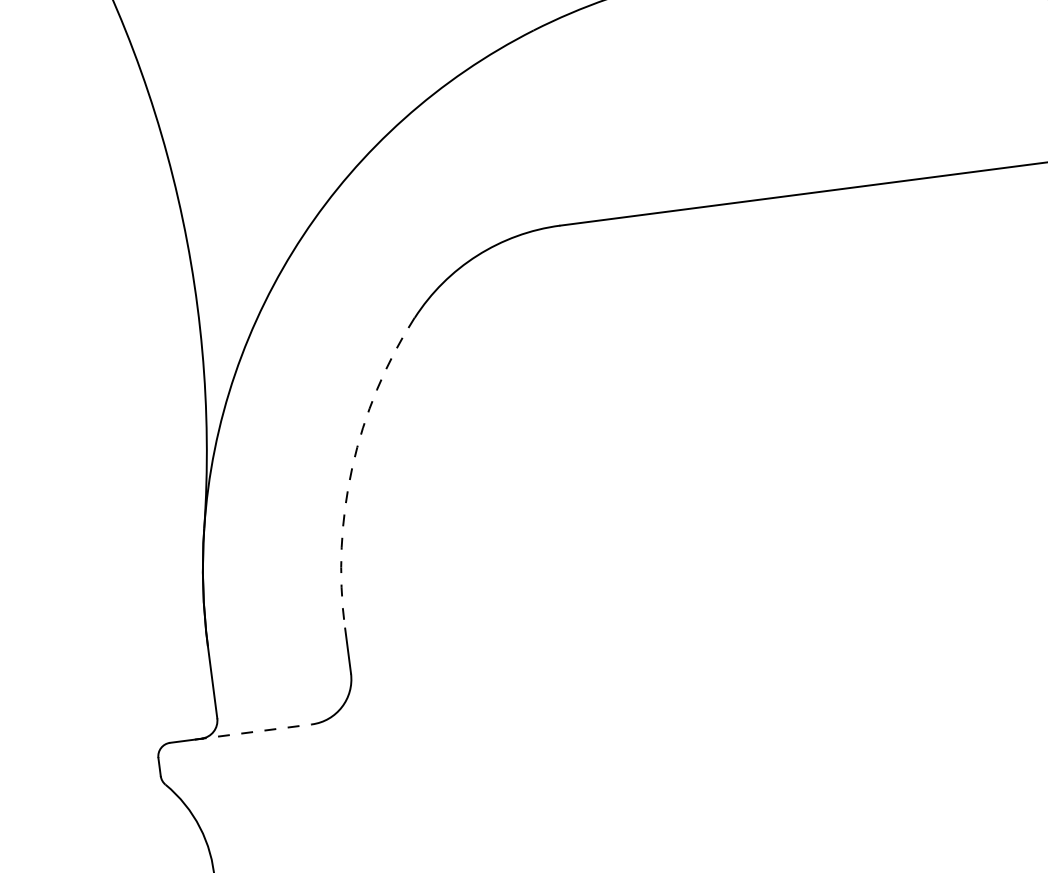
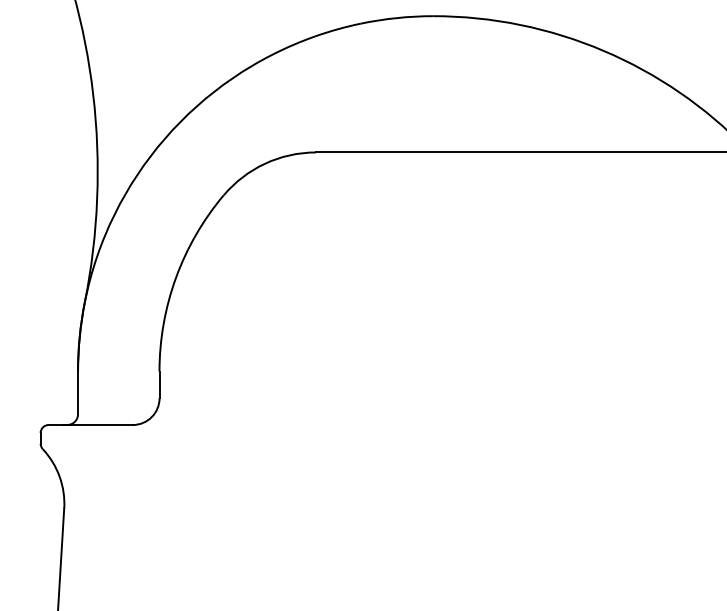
arc: (353, 466) -> (176, 277), dashed -> solid
line: (254, 732) -> (98, 425), dashed -> solid

